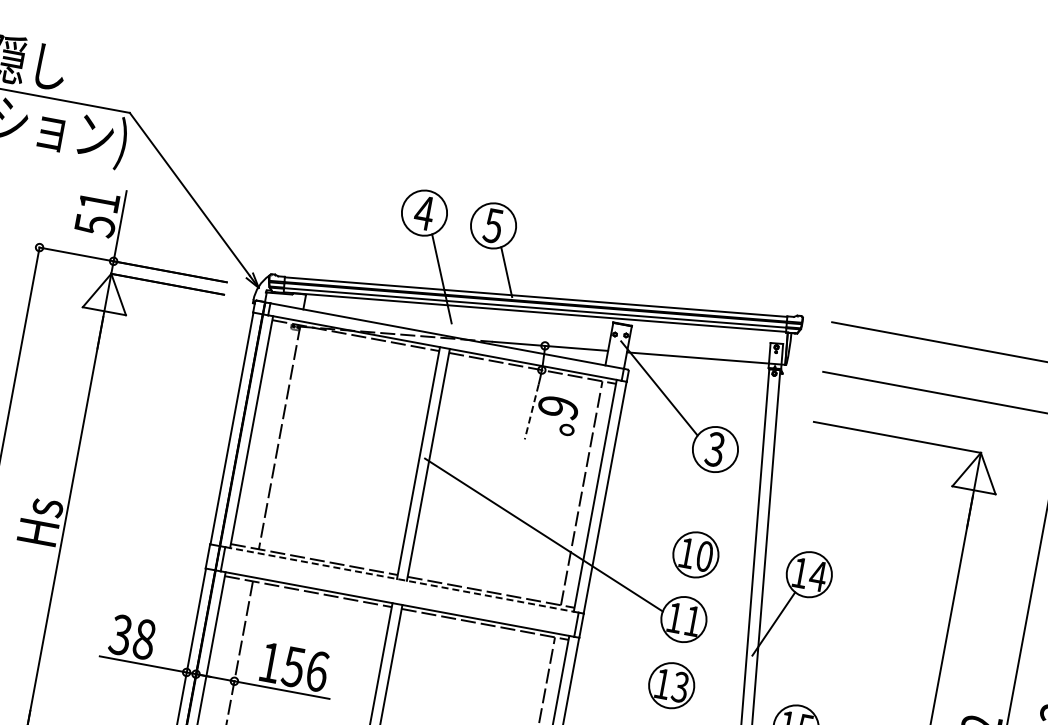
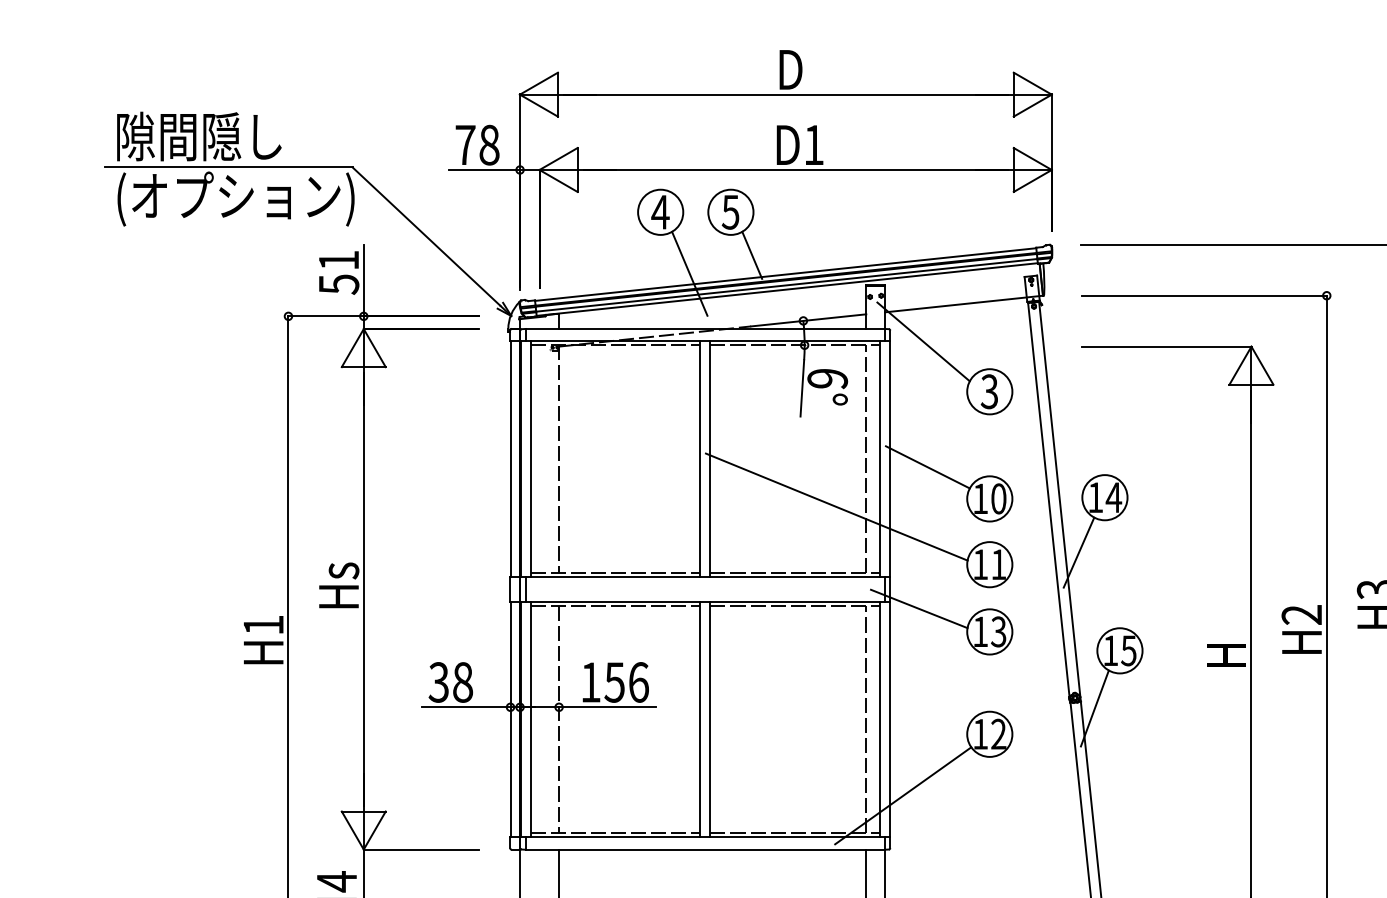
part: (520, 188) -> (750, 170), added
line: (531, 412) -> (802, 388), dashed -> solid
line: (640, 512) -> (927, 467), added
line: (402, 580) -> (705, 577), dashed -> solid
line: (606, 649) -> (919, 608), added

